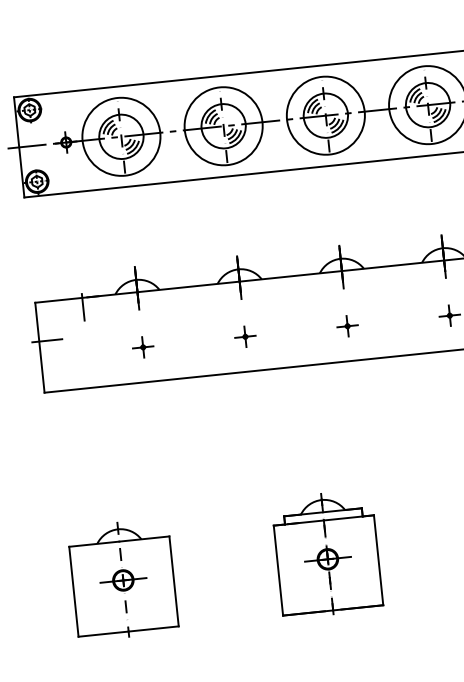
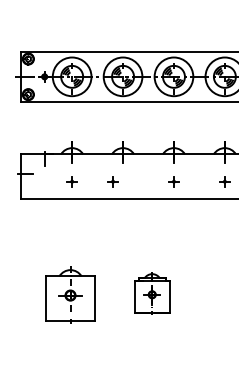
part: (244, 336) -> (112, 181), moved
part: (325, 553) -> (151, 292), size x0.7
part: (123, 578) -> (70, 294), moved

